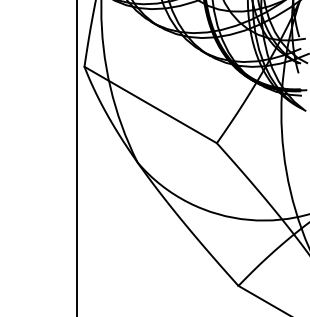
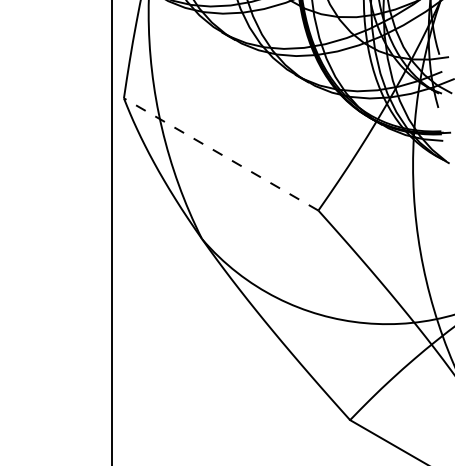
line: (150, 104) -> (220, 153), solid -> dashed

